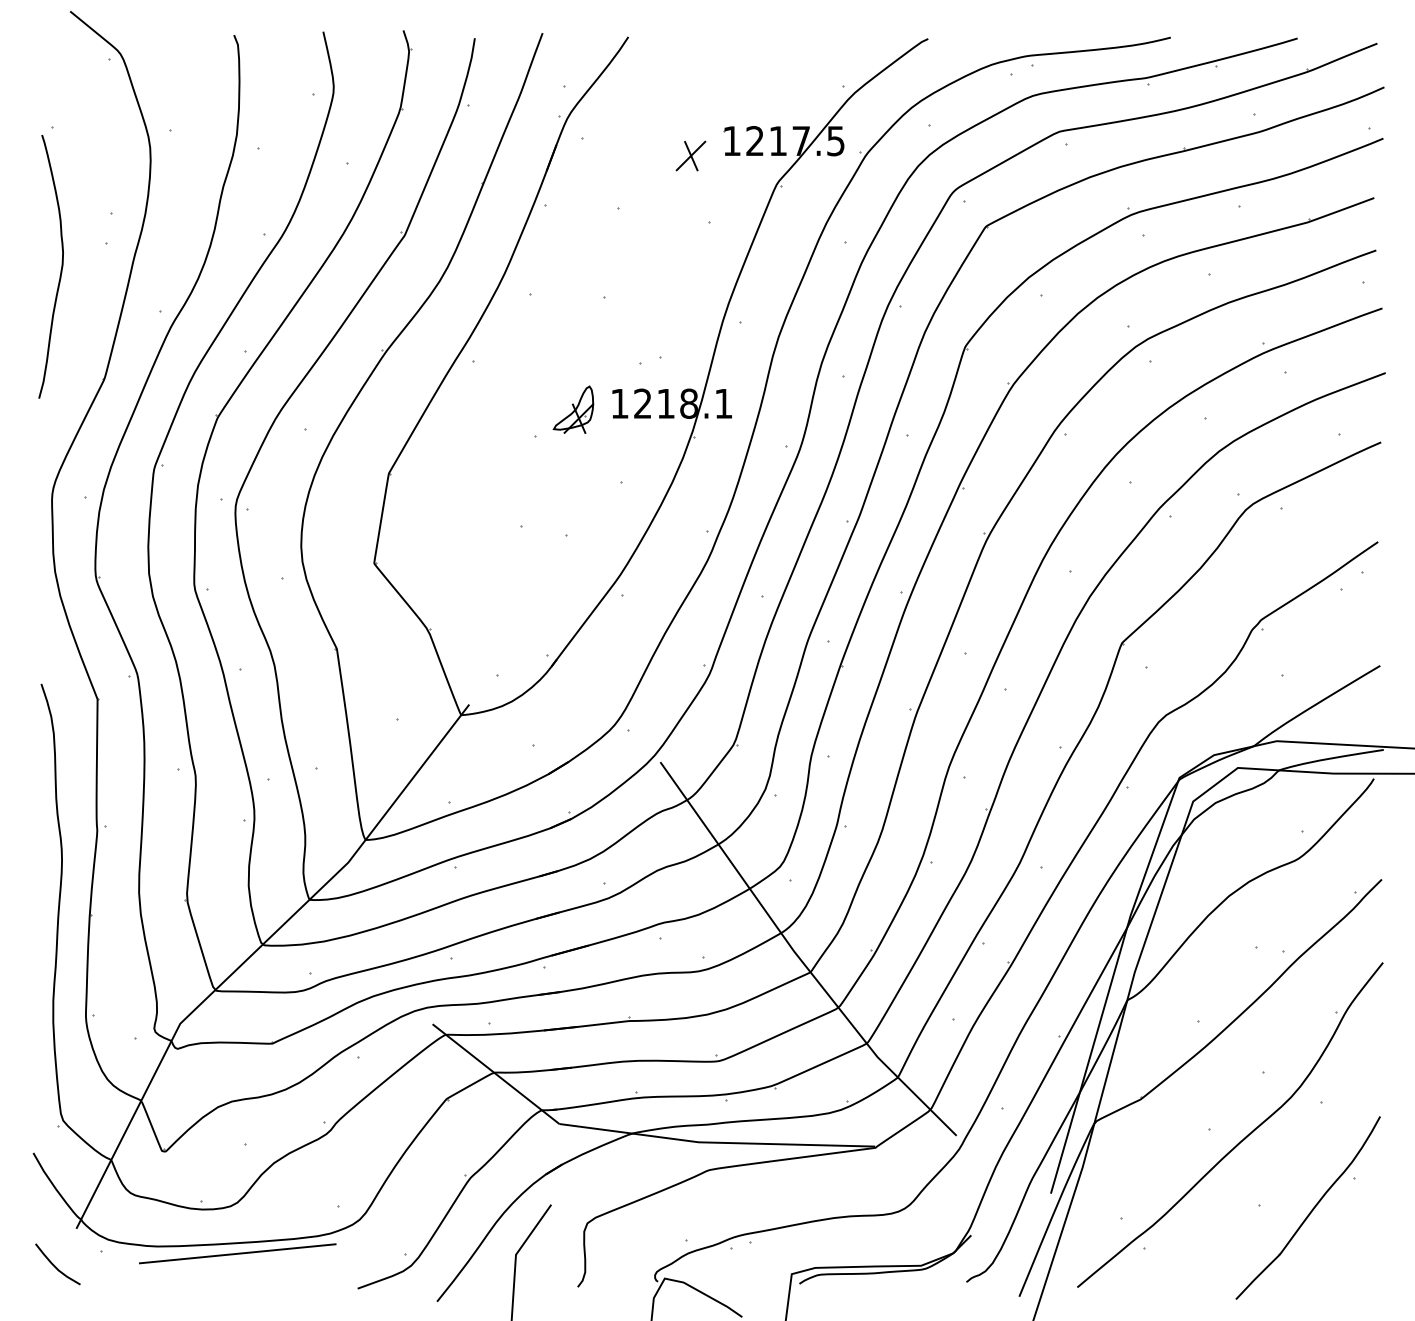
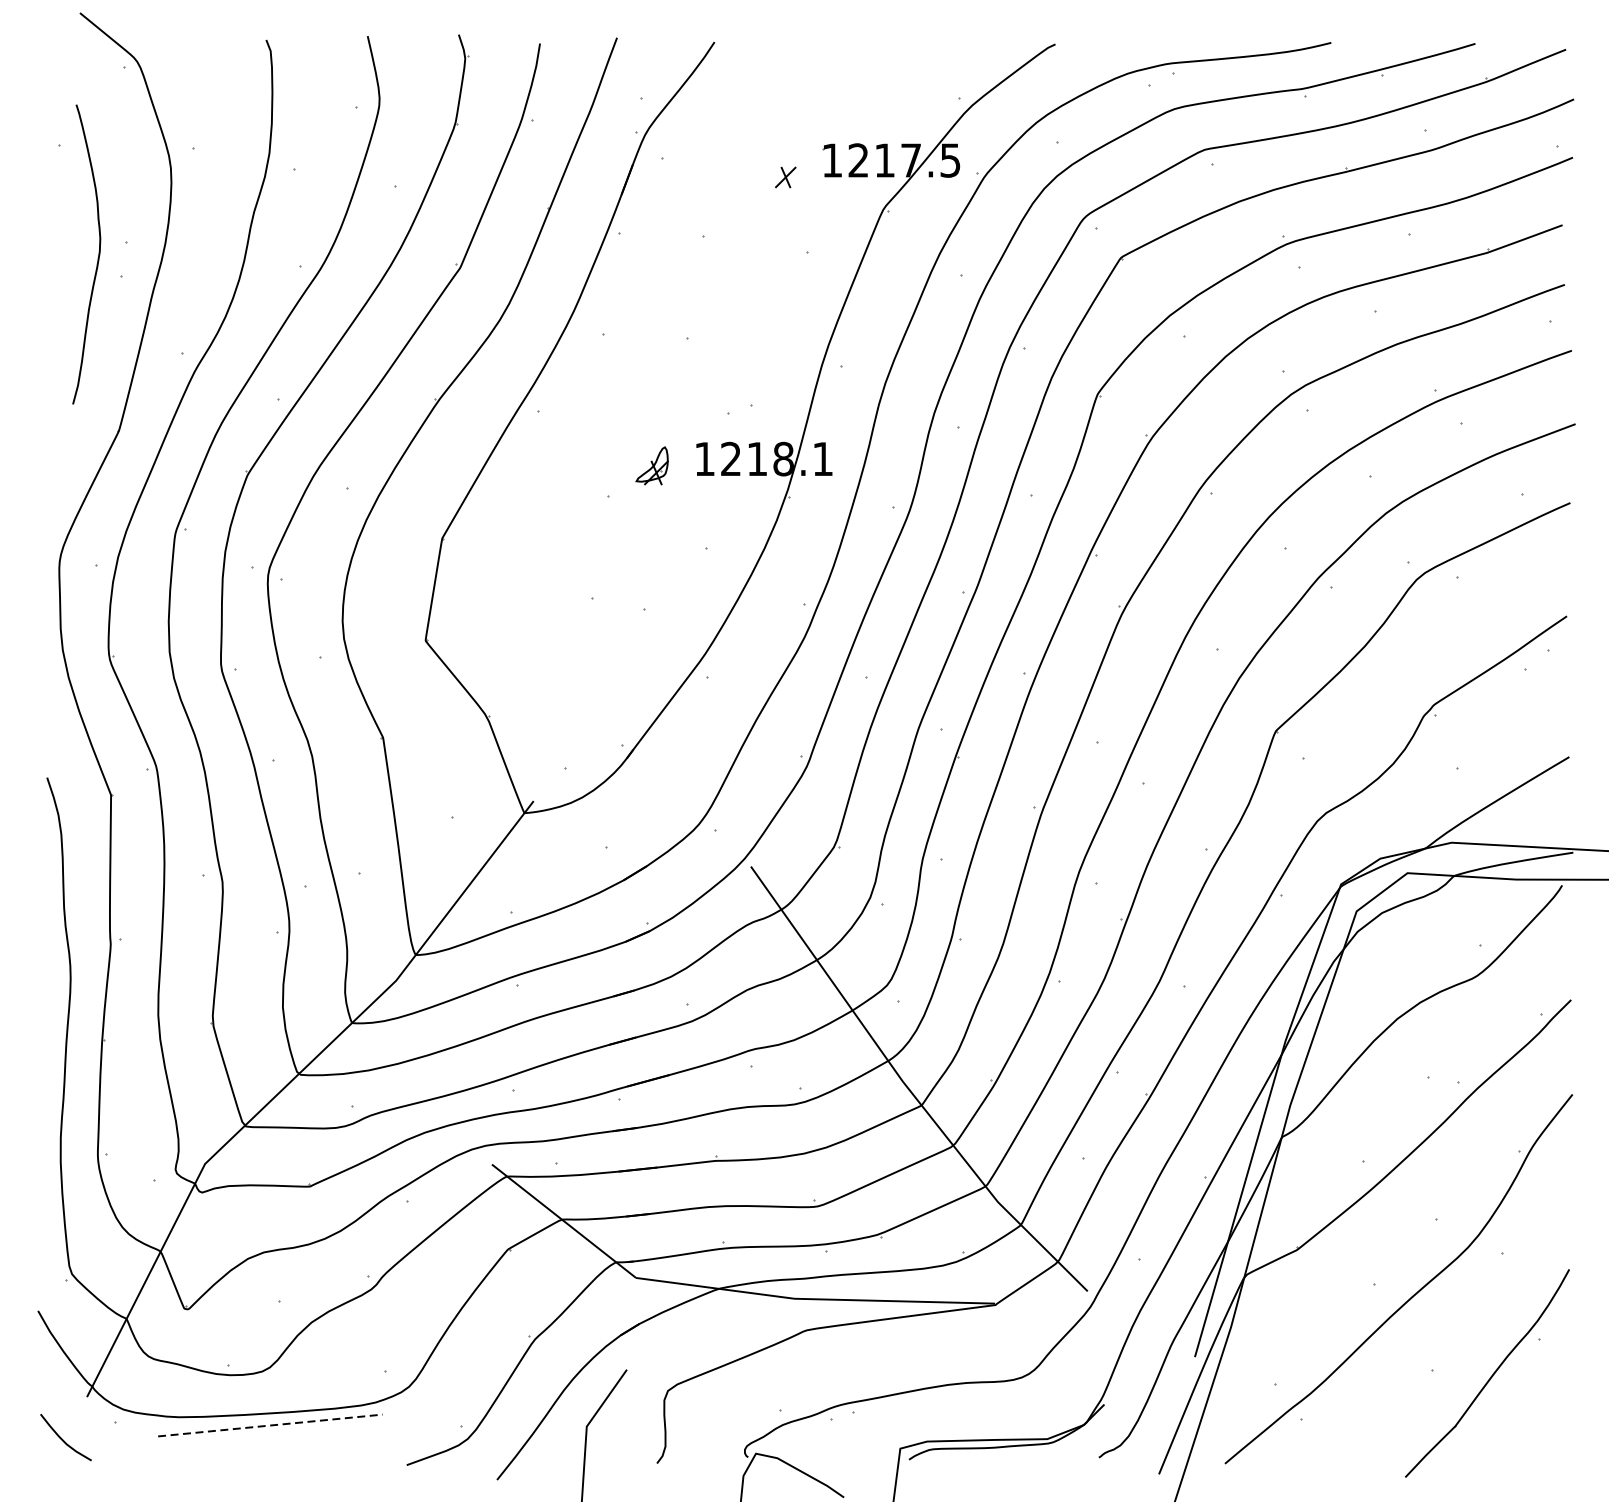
part: (690, 155) -> (785, 176), size x0.6
curve: (60, 269) -> (97, 257), moved
part: (573, 409) -> (652, 465), size x0.7
line: (238, 1253) -> (271, 1425), solid -> dashed

